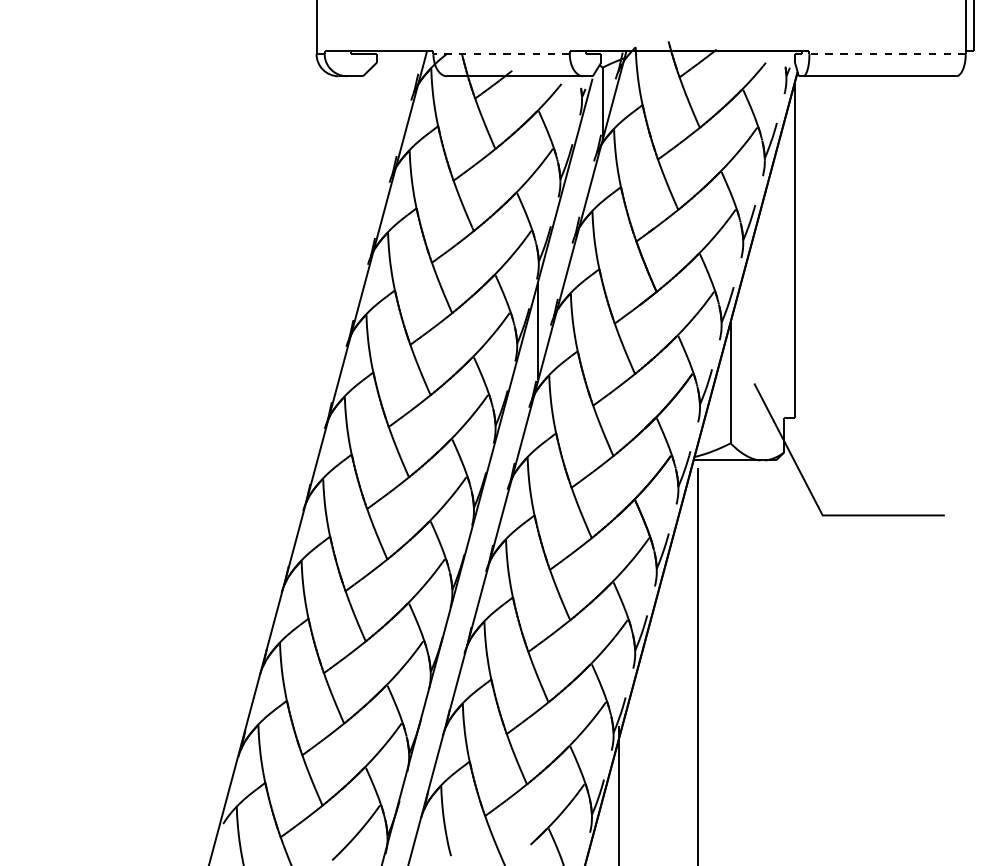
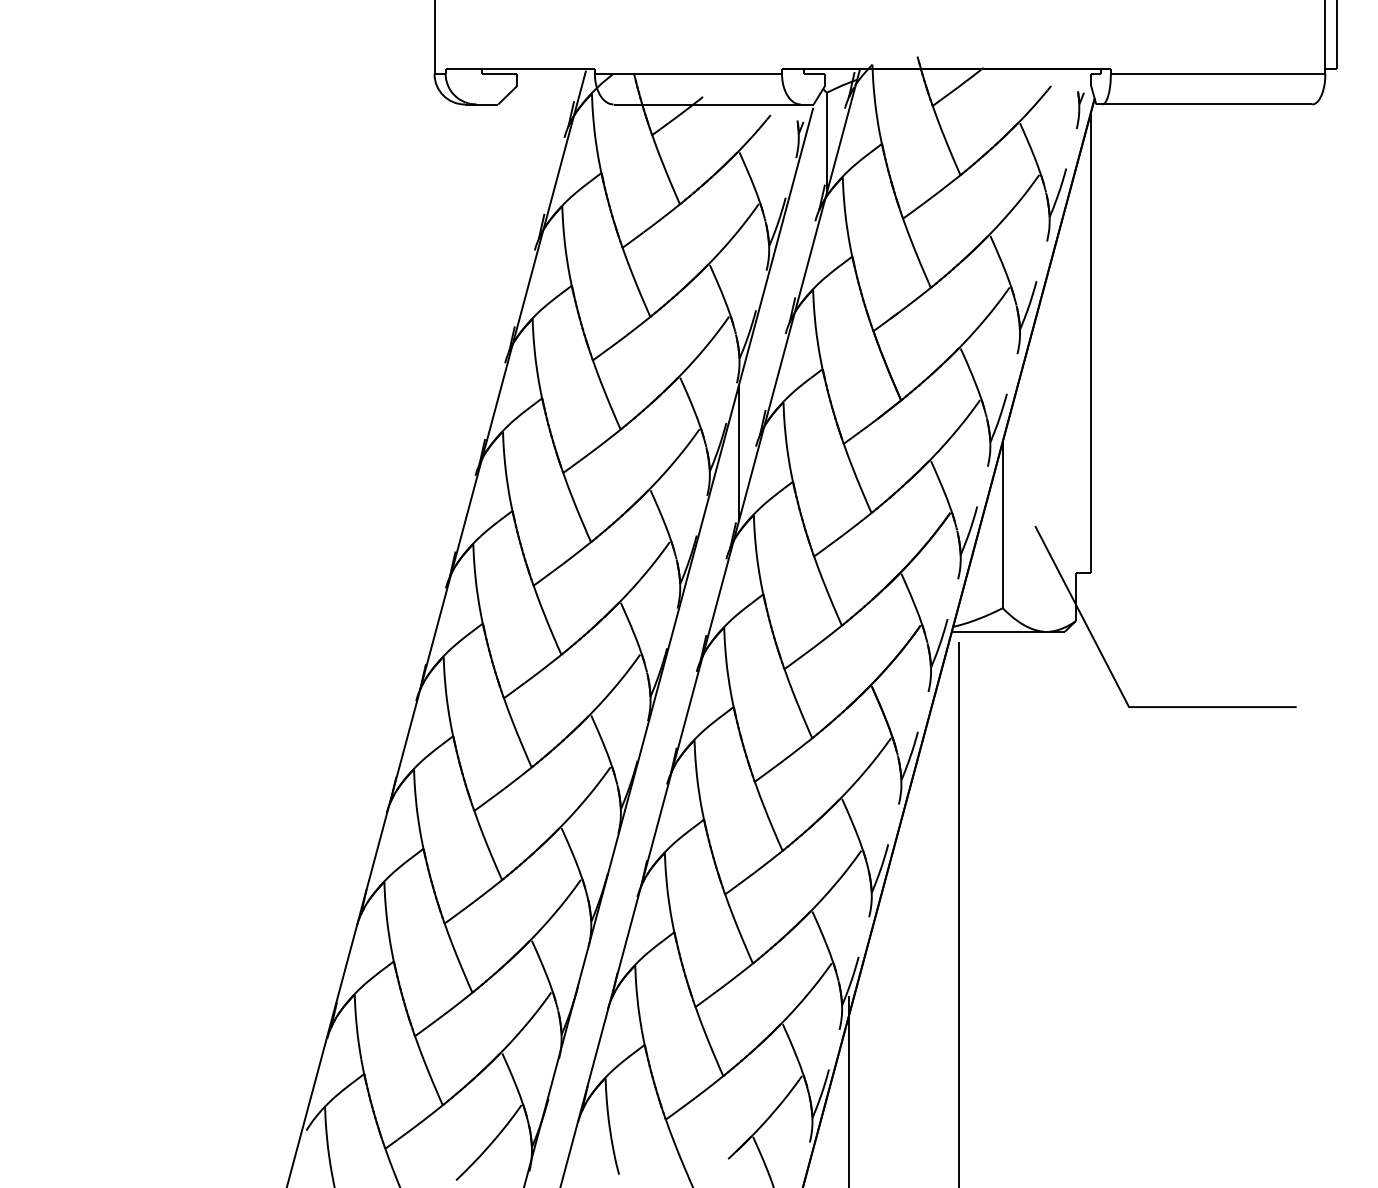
line: (501, 54) -> (688, 74), dashed -> solid
line: (887, 54) -> (1217, 74), dashed -> solid

